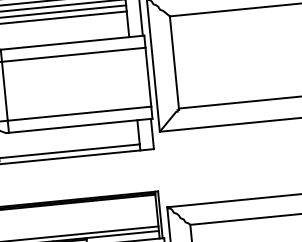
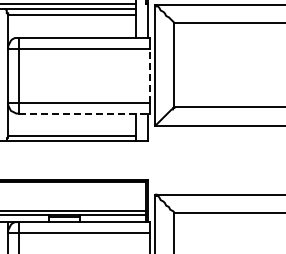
line: (148, 76) -> (149, 75), solid -> dashed
line: (80, 125) -> (84, 113), solid -> dashed

